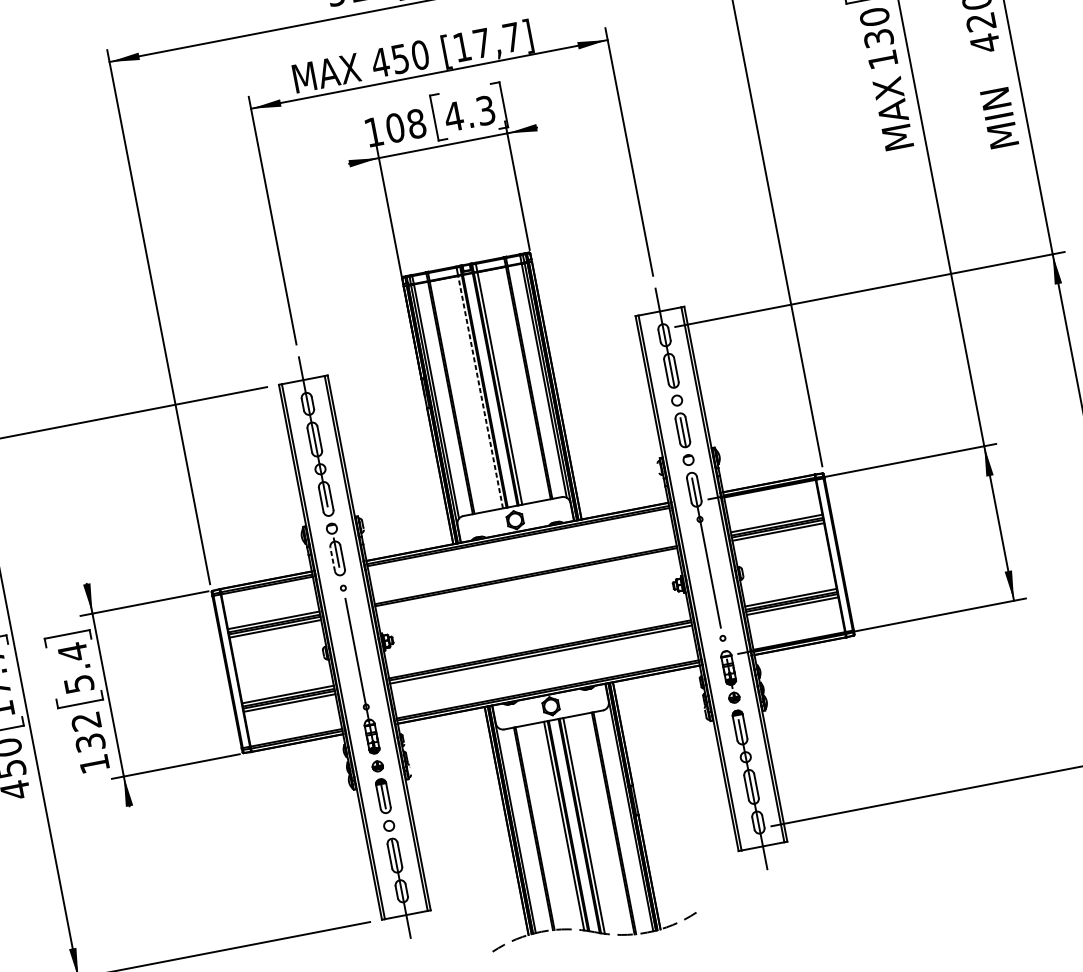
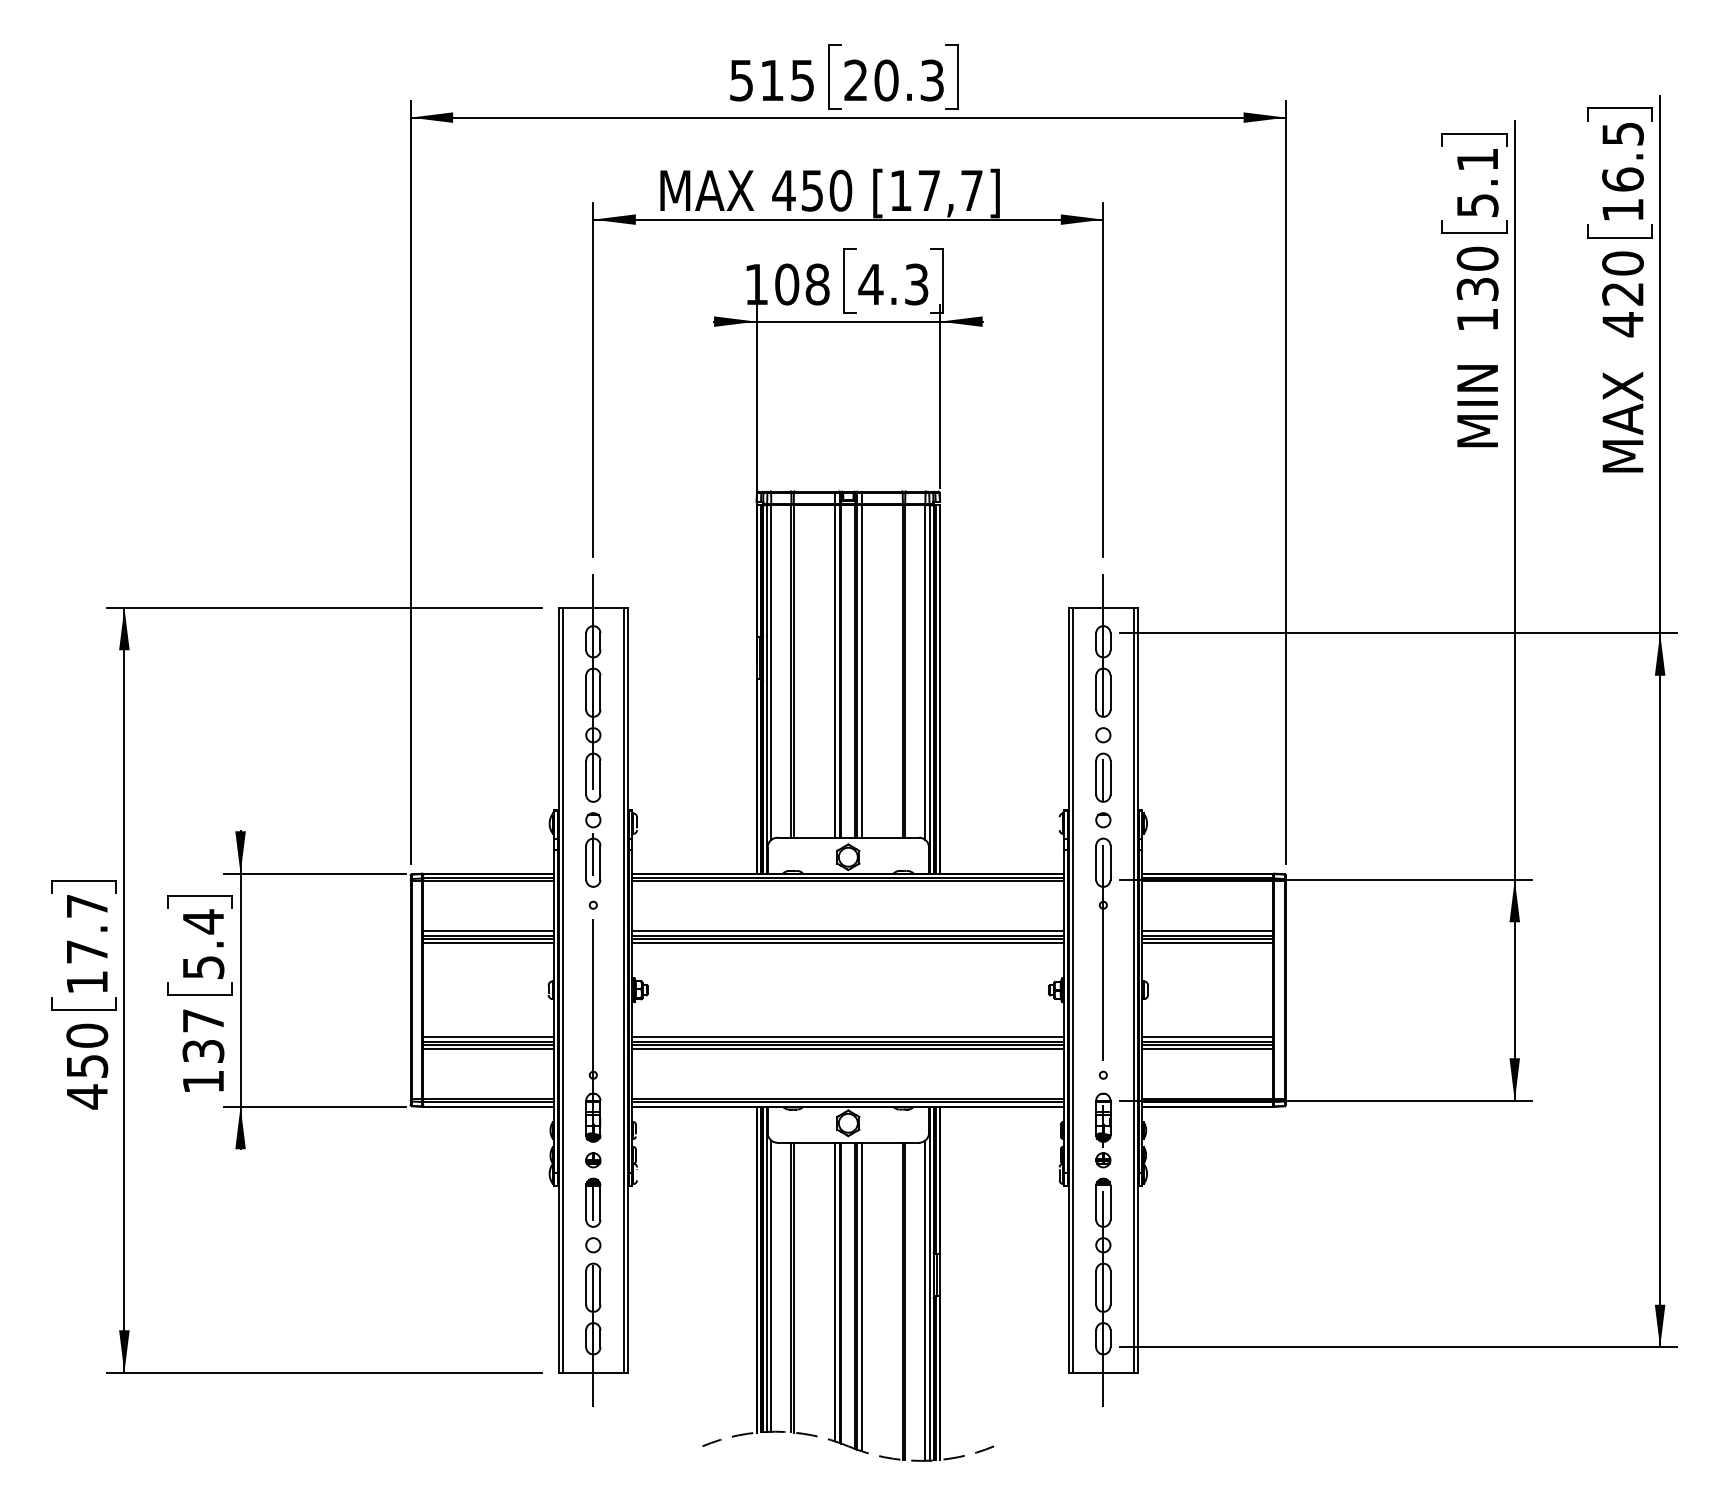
text: (995, 98) -> (1622, 403), MIN -> MAX
text: (890, 100) -> (1477, 377), MAX -> MIN
line: (480, 391) -> (834, 670), dashed -> solid
line: (332, 559) -> (586, 862), dashed -> solid
line: (525, 572) -> (848, 931), added
line: (526, 580) -> (848, 943), added
line: (539, 646) -> (848, 1037), added
text: (85, 721) -> (202, 1020), 132 -> 137
line: (628, 819) -> (925, 1300), added
line: (519, 830) -> (771, 1285), added

